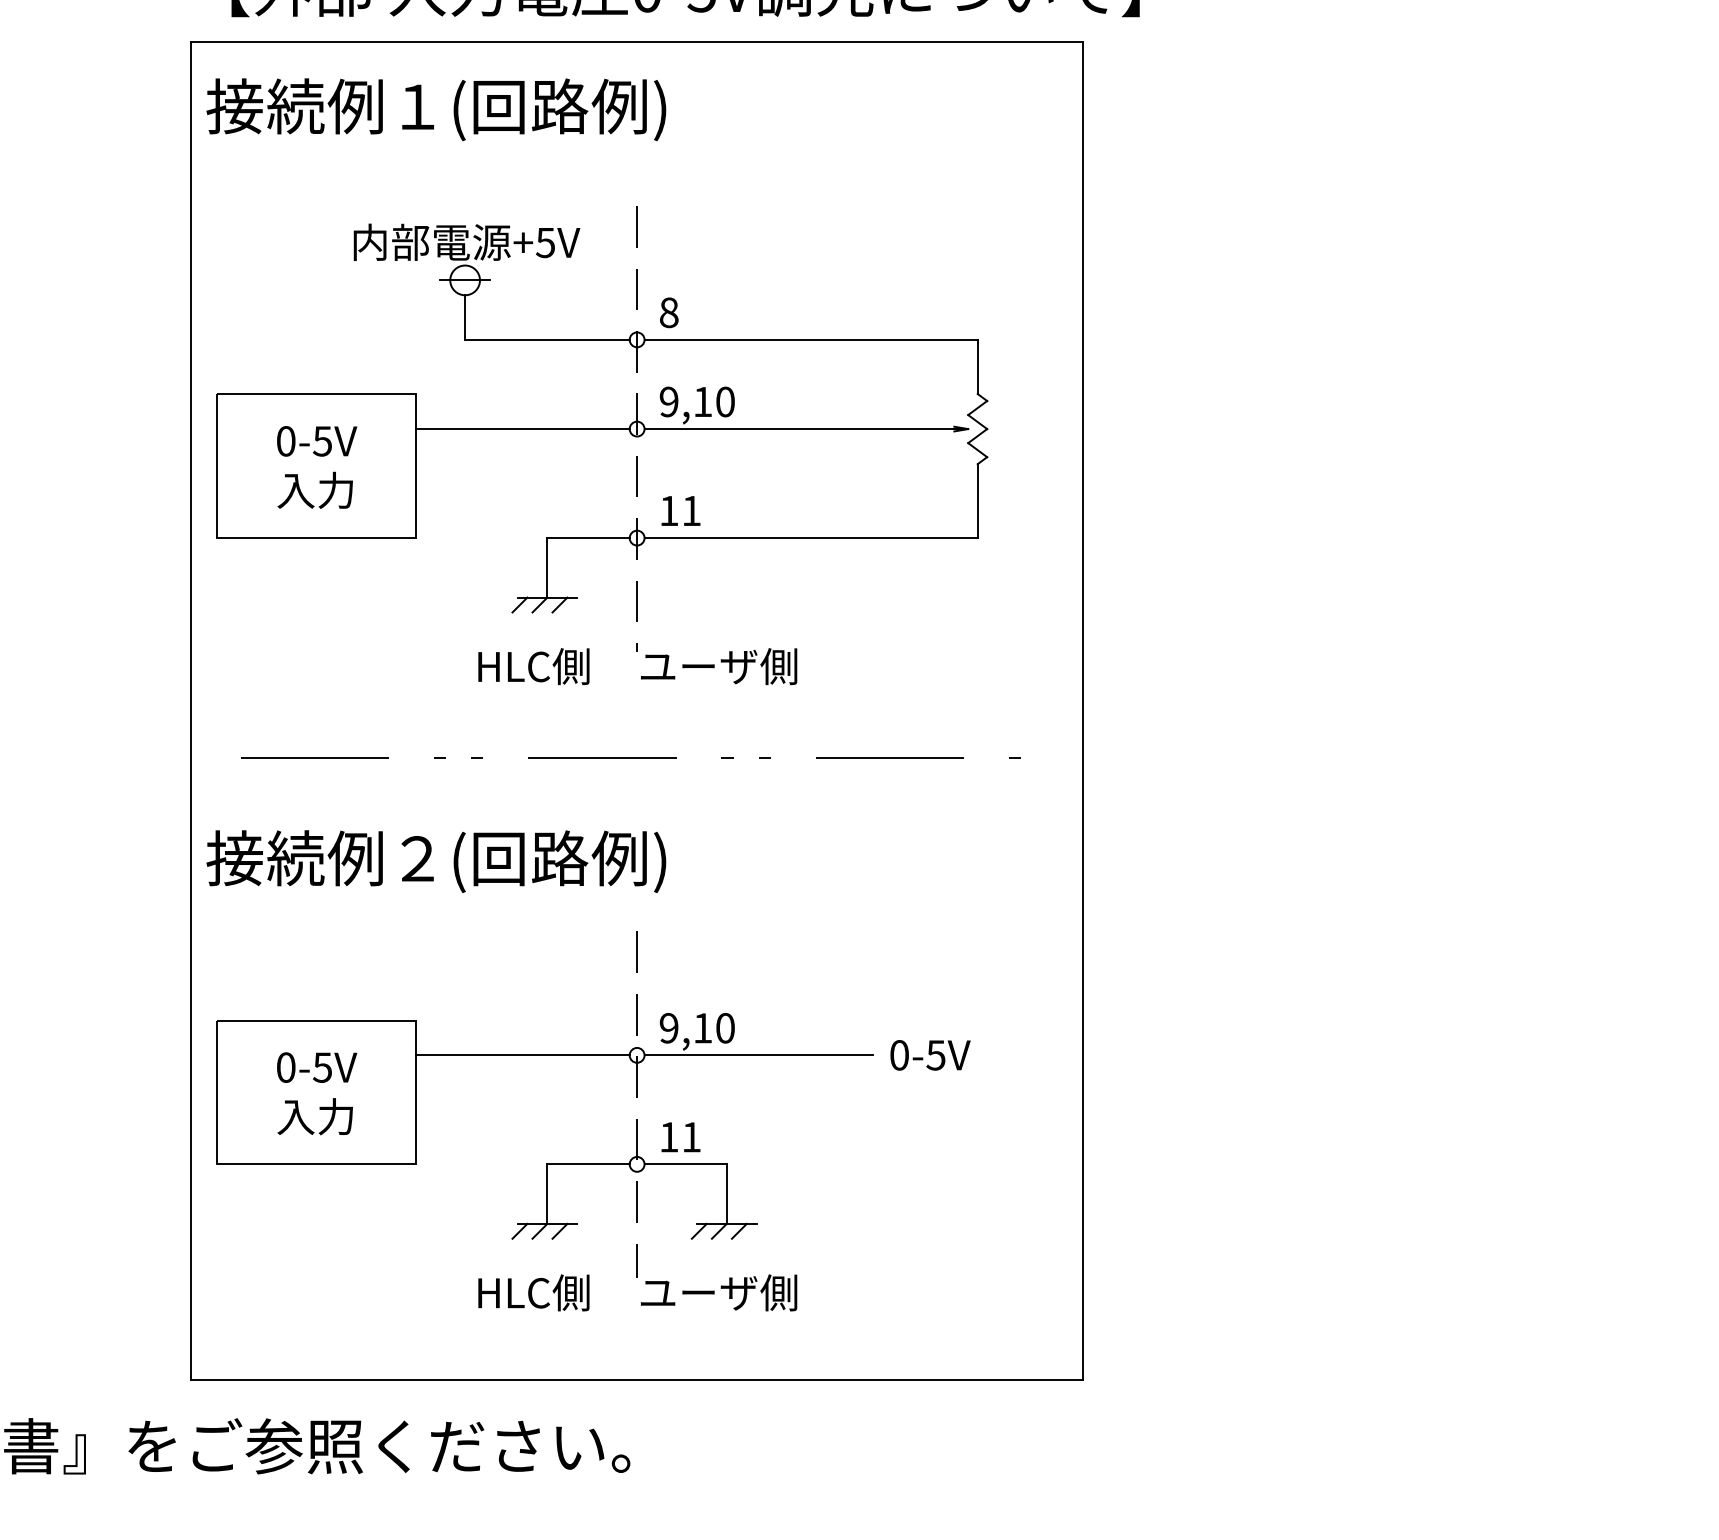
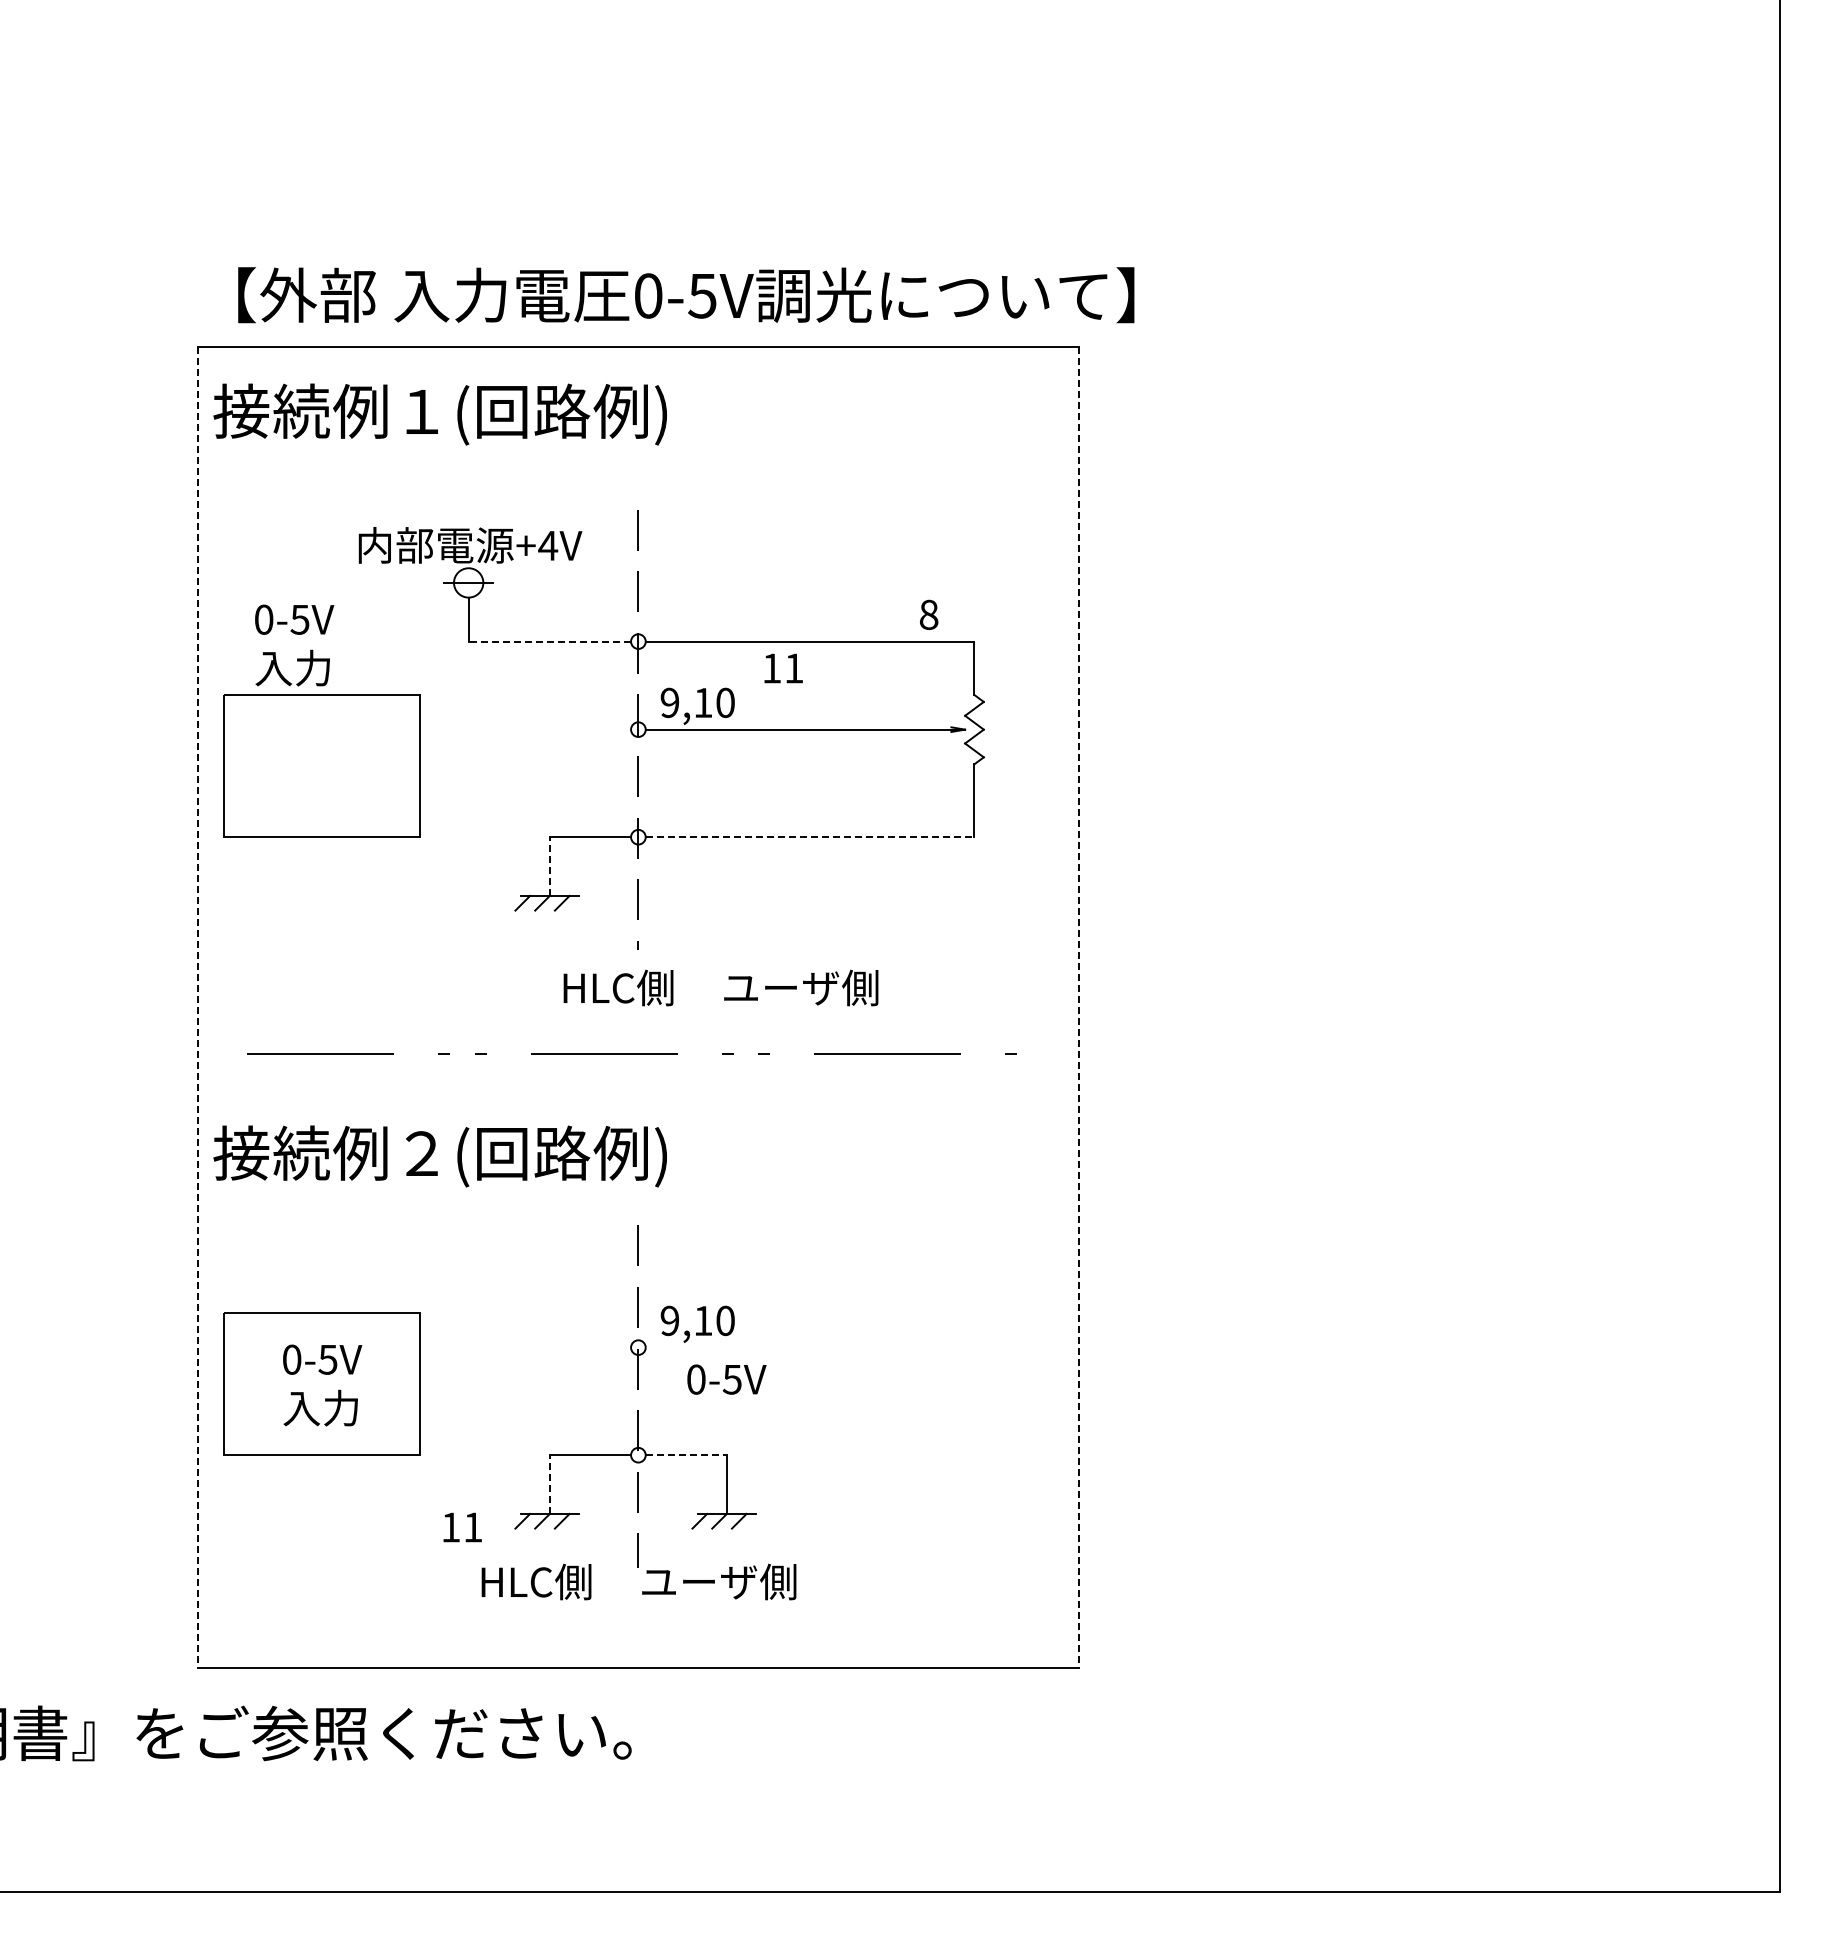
text: (546, 242) -> (548, 545), +5V -> +4V
text: (669, 312) -> (929, 614), moved
line: (547, 339) -> (549, 641), solid -> dashed
line: (522, 428) -> (525, 729), removed
text: (316, 467) -> (294, 645), moved
text: (680, 511) -> (783, 668), moved
line: (811, 538) -> (810, 837), solid -> dashed
line: (547, 567) -> (549, 866), solid -> dashed
text: (637, 666) -> (720, 987), moved
line: (191, 711) -> (198, 1008), solid -> dashed
line: (1083, 711) -> (1078, 1008), solid -> dashed
line: (522, 1055) -> (525, 1347), removed
line: (757, 1055) -> (757, 1347), removed
text: (930, 1055) -> (726, 1379), moved
text: (680, 1137) -> (462, 1527), moved
line: (685, 1164) -> (686, 1455), solid -> dashed
line: (547, 1194) -> (549, 1484), solid -> dashed

